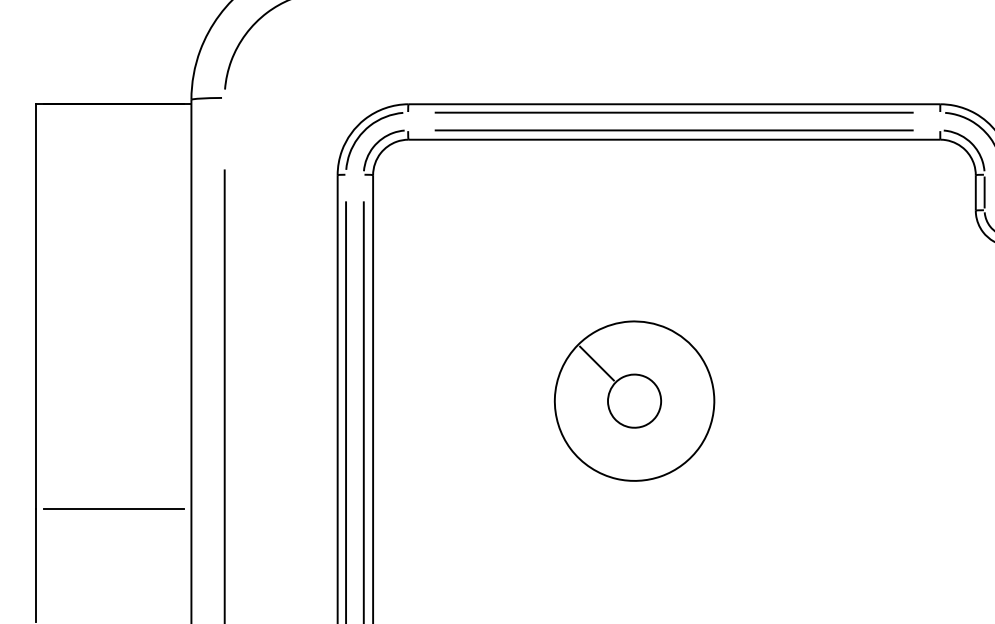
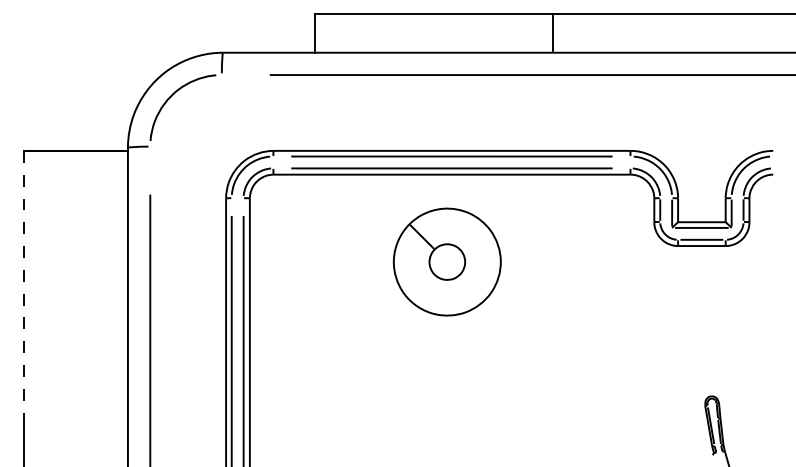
line: (35, 306) -> (23, 286), solid -> dashed
part: (633, 400) -> (446, 261), moved
line: (113, 509) -> (75, 422), removed

